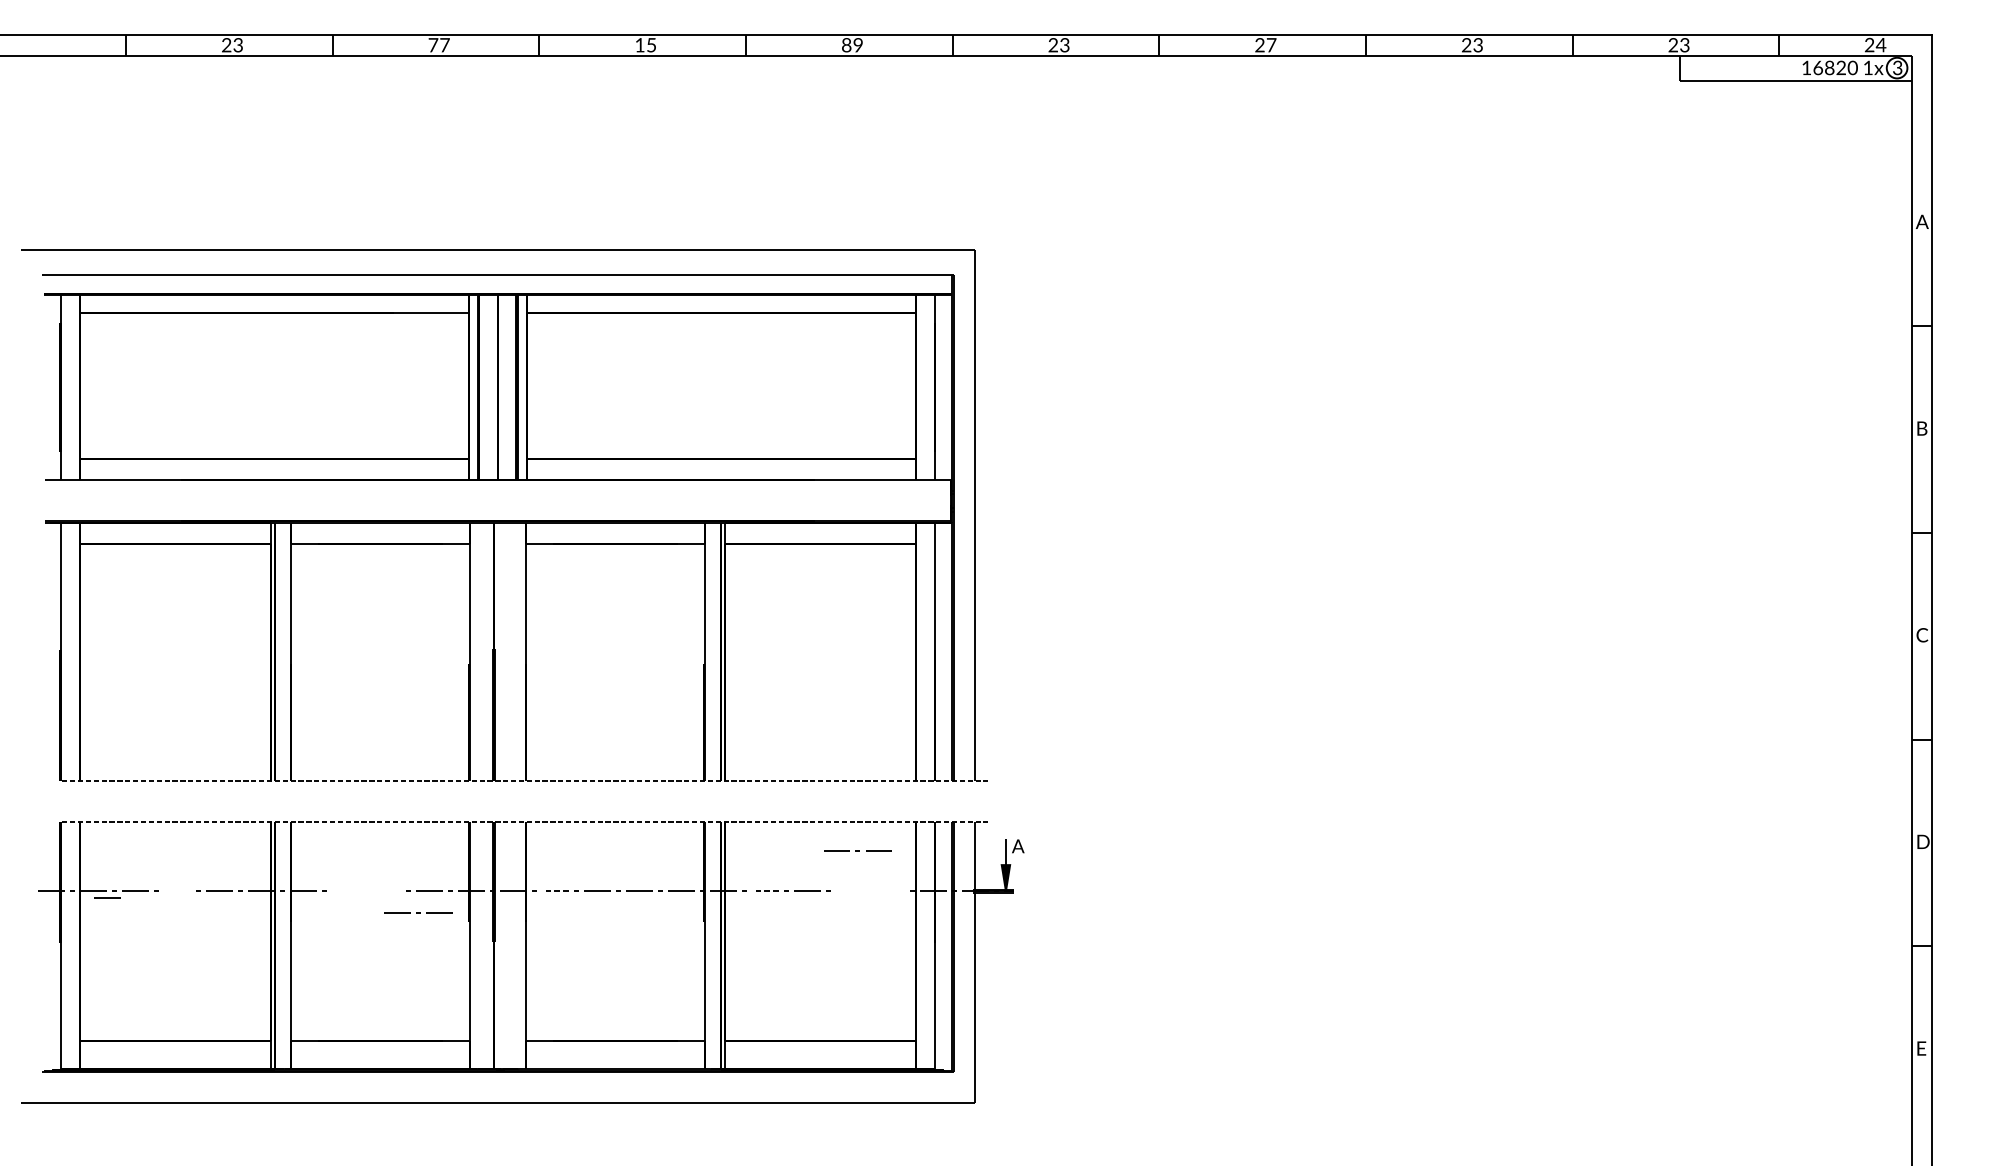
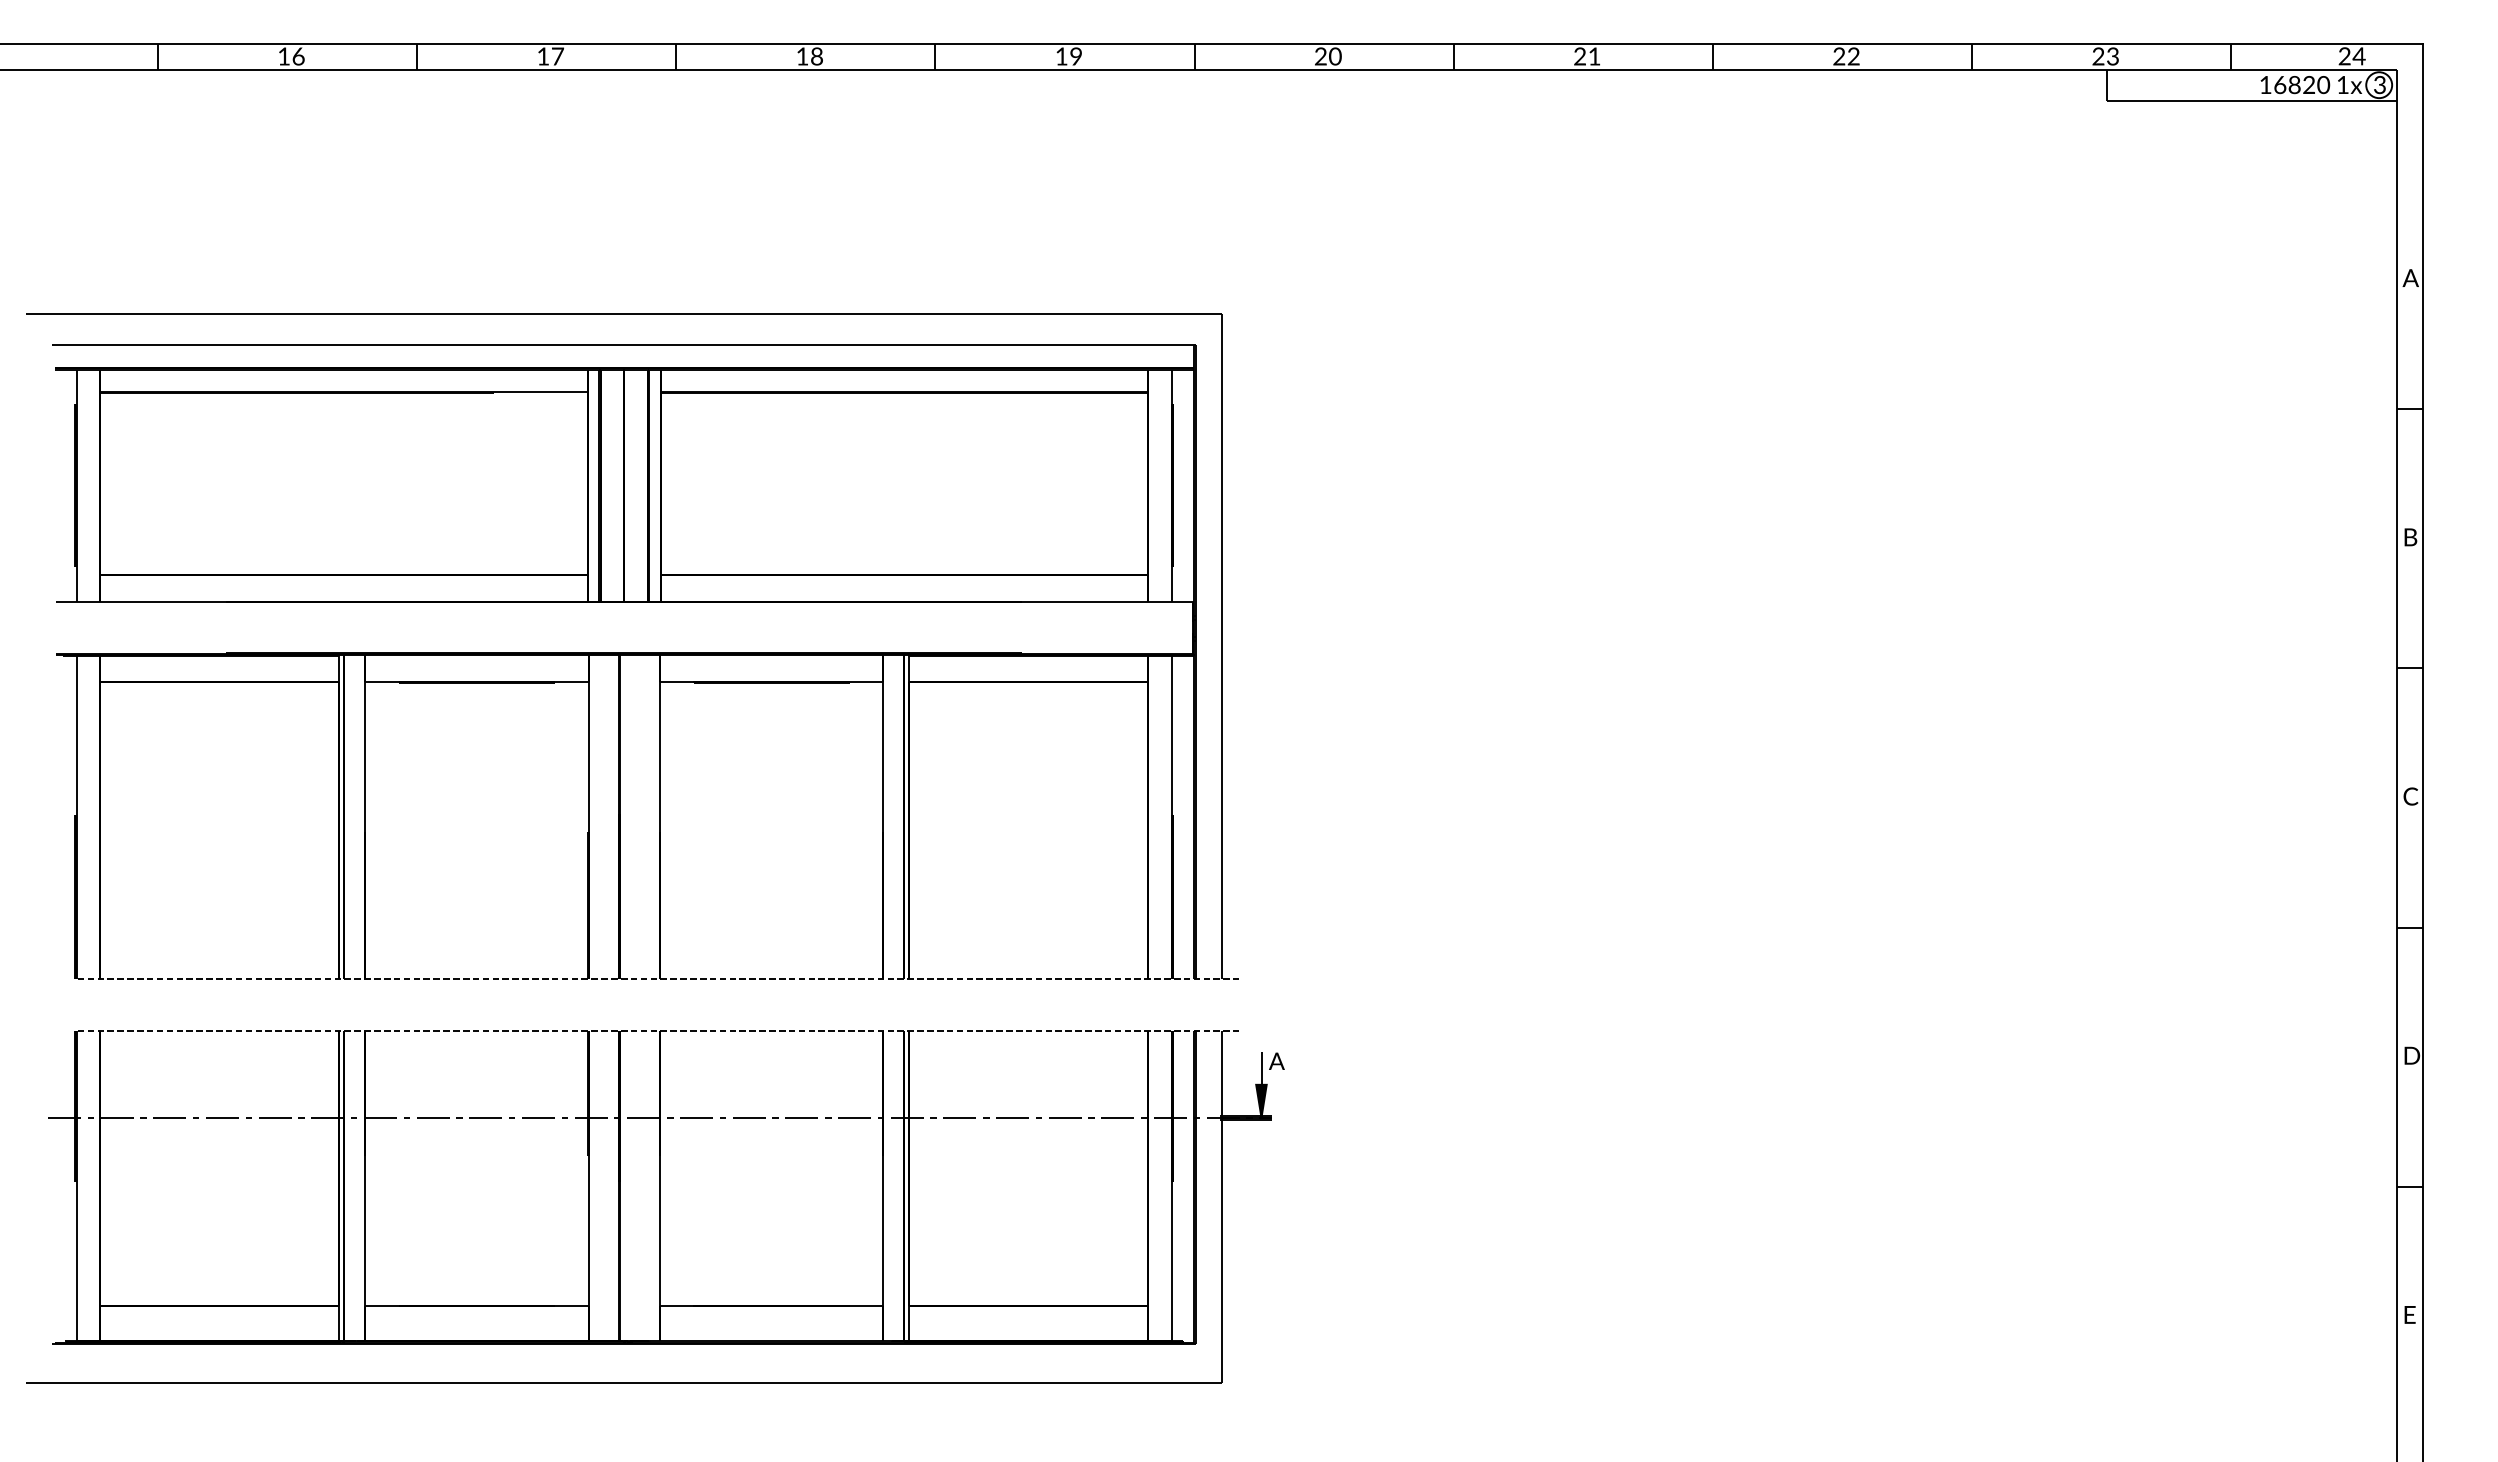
text: (232, 45) -> (291, 56), 23 -> 16
text: (433, 45) -> (543, 56), 77 -> 17
text: (651, 45) -> (816, 56), 15 -> 18
text: (846, 45) -> (1061, 56), 89 -> 19
text: (1064, 45) -> (1335, 56), 23 -> 20
text: (1271, 45) -> (1594, 56), 27 -> 21
text: (1477, 47) -> (1853, 59), 23 -> 22
line: (857, 850) -> (1091, 1117), moved
line: (555, 891) -> (696, 1117), dashed -> solid
line: (765, 891) -> (959, 1117), dashed -> solid
line: (107, 897) -> (222, 1117), moved
line: (418, 912) -> (459, 1117), moved

